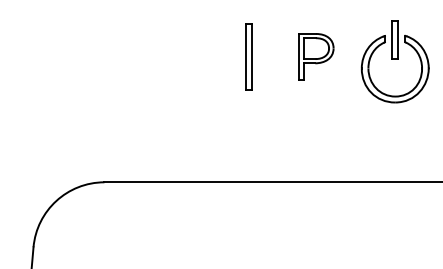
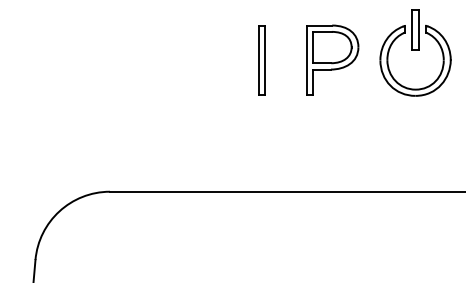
part: (316, 56) -> (332, 59), size x1.43
part: (395, 61) -> (415, 52), moved

